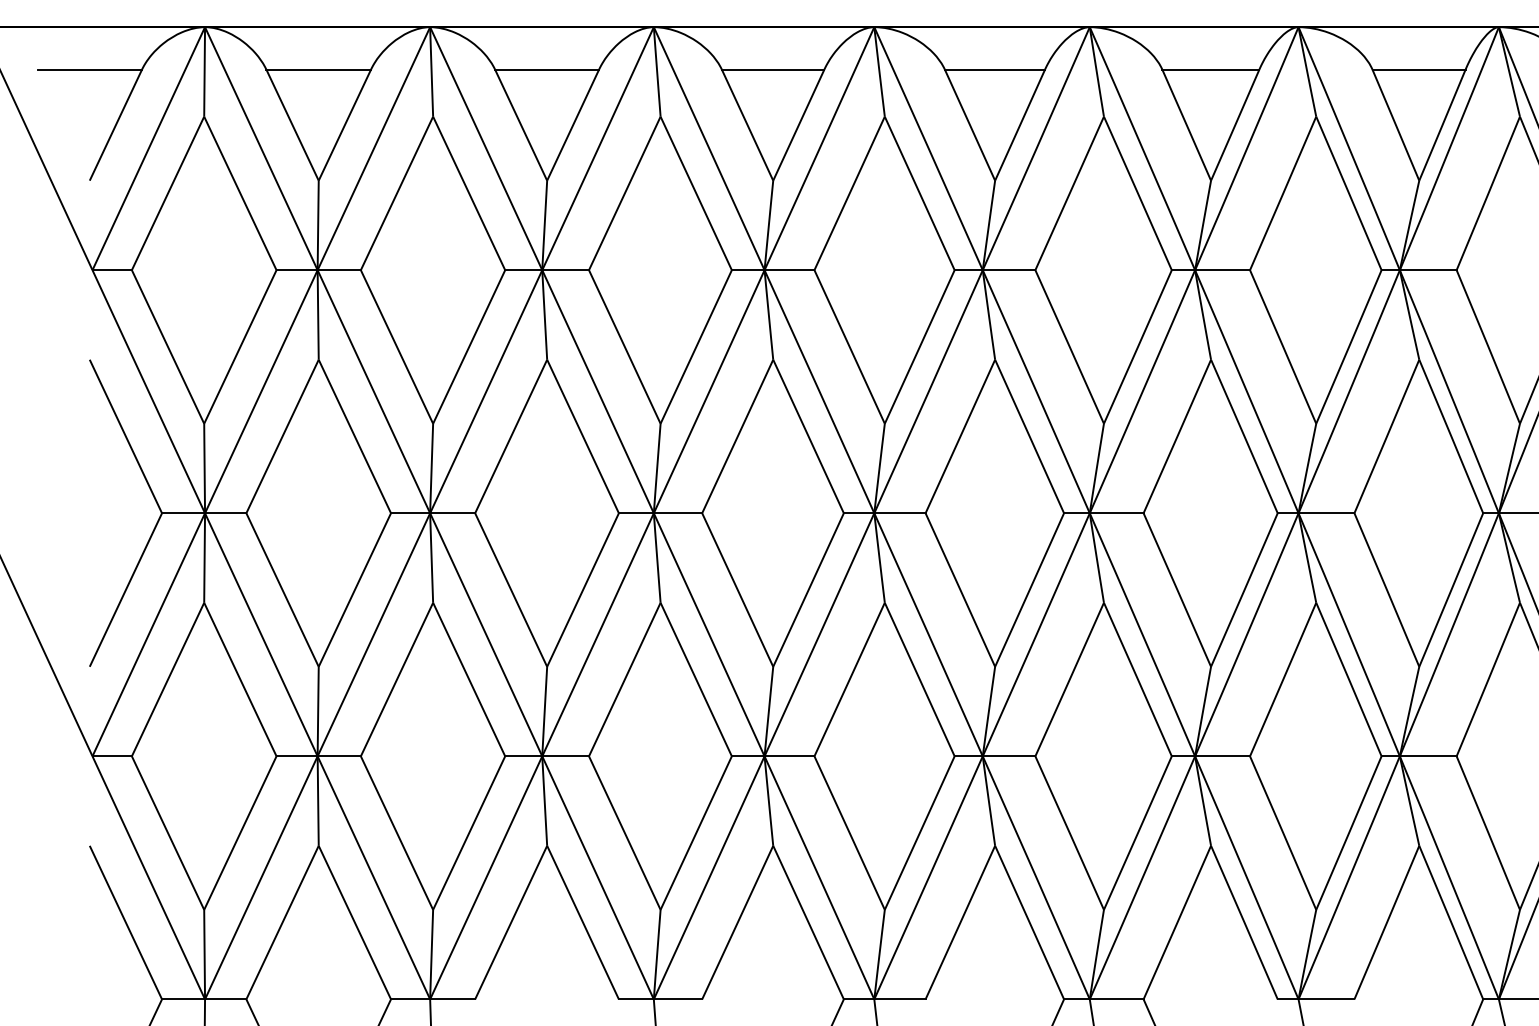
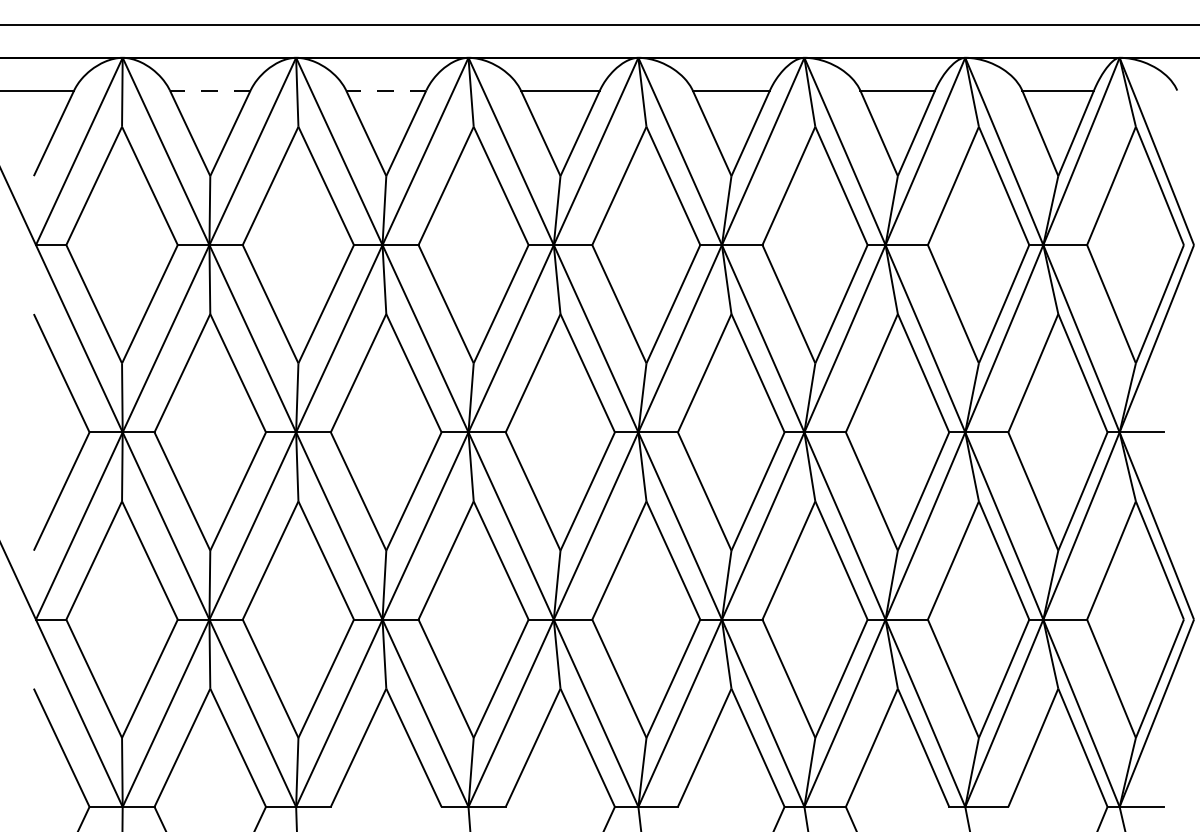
line: (317, 69) -> (209, 90), solid -> dashed
line: (546, 69) -> (385, 90), solid -> dashed

